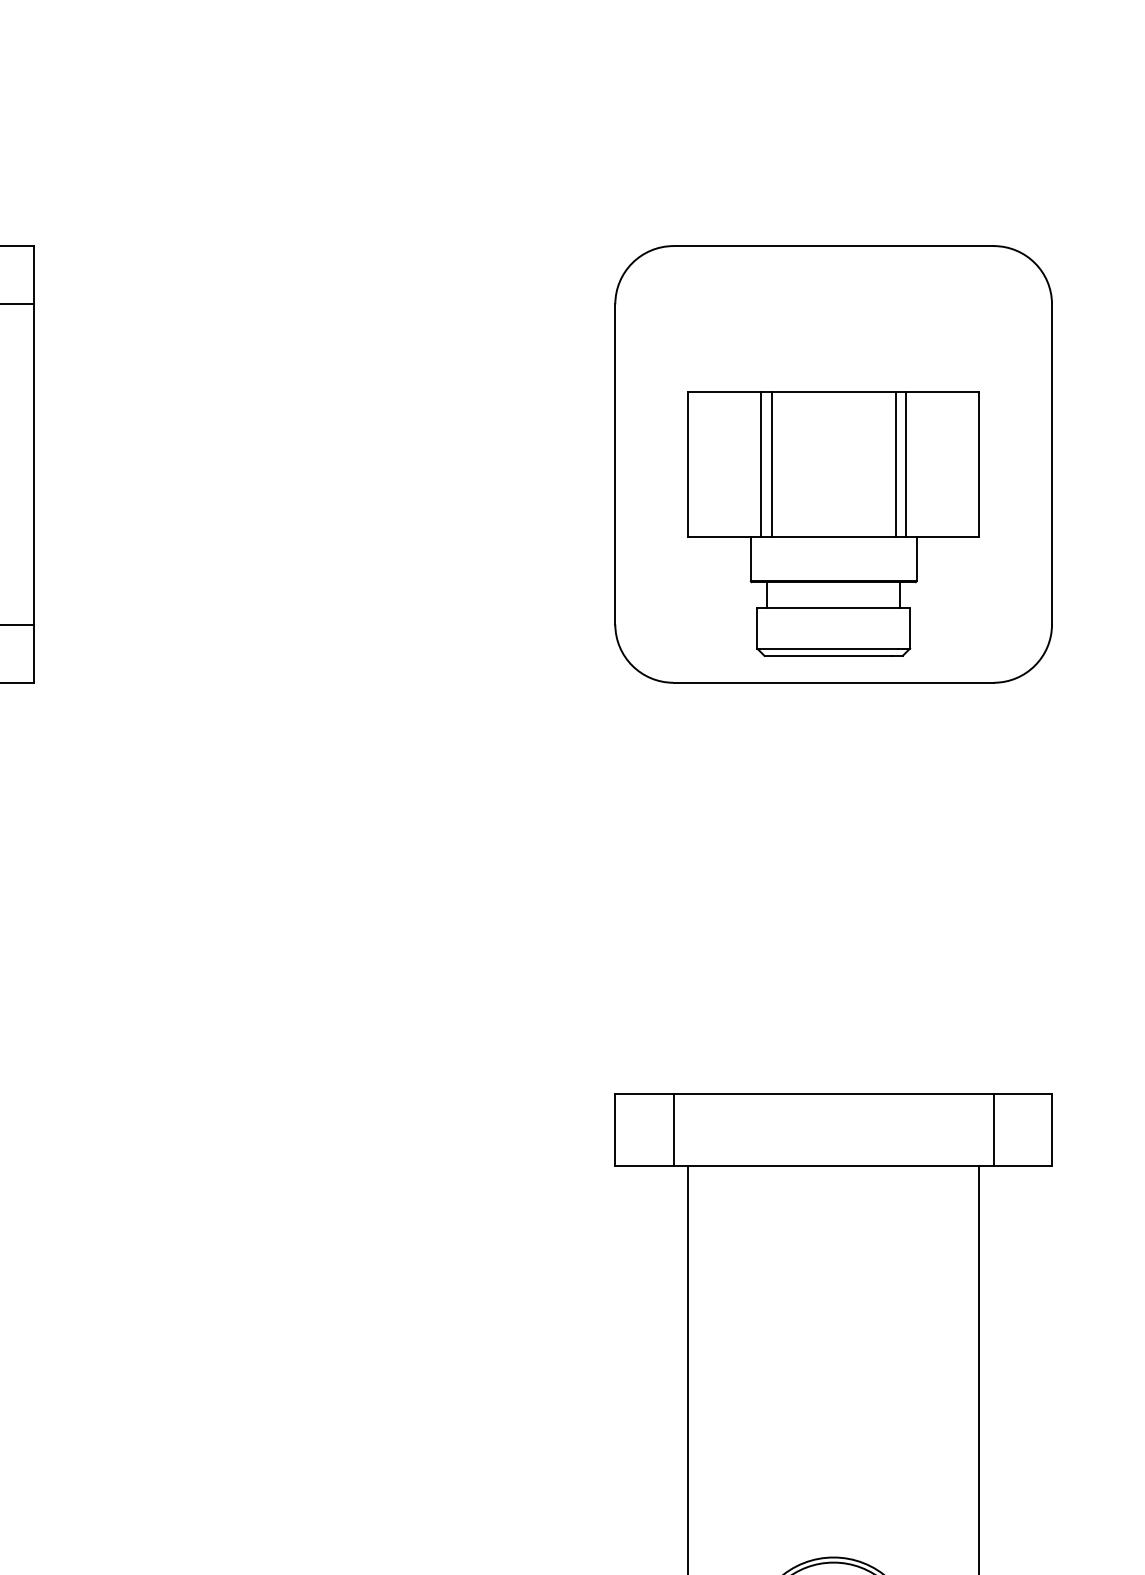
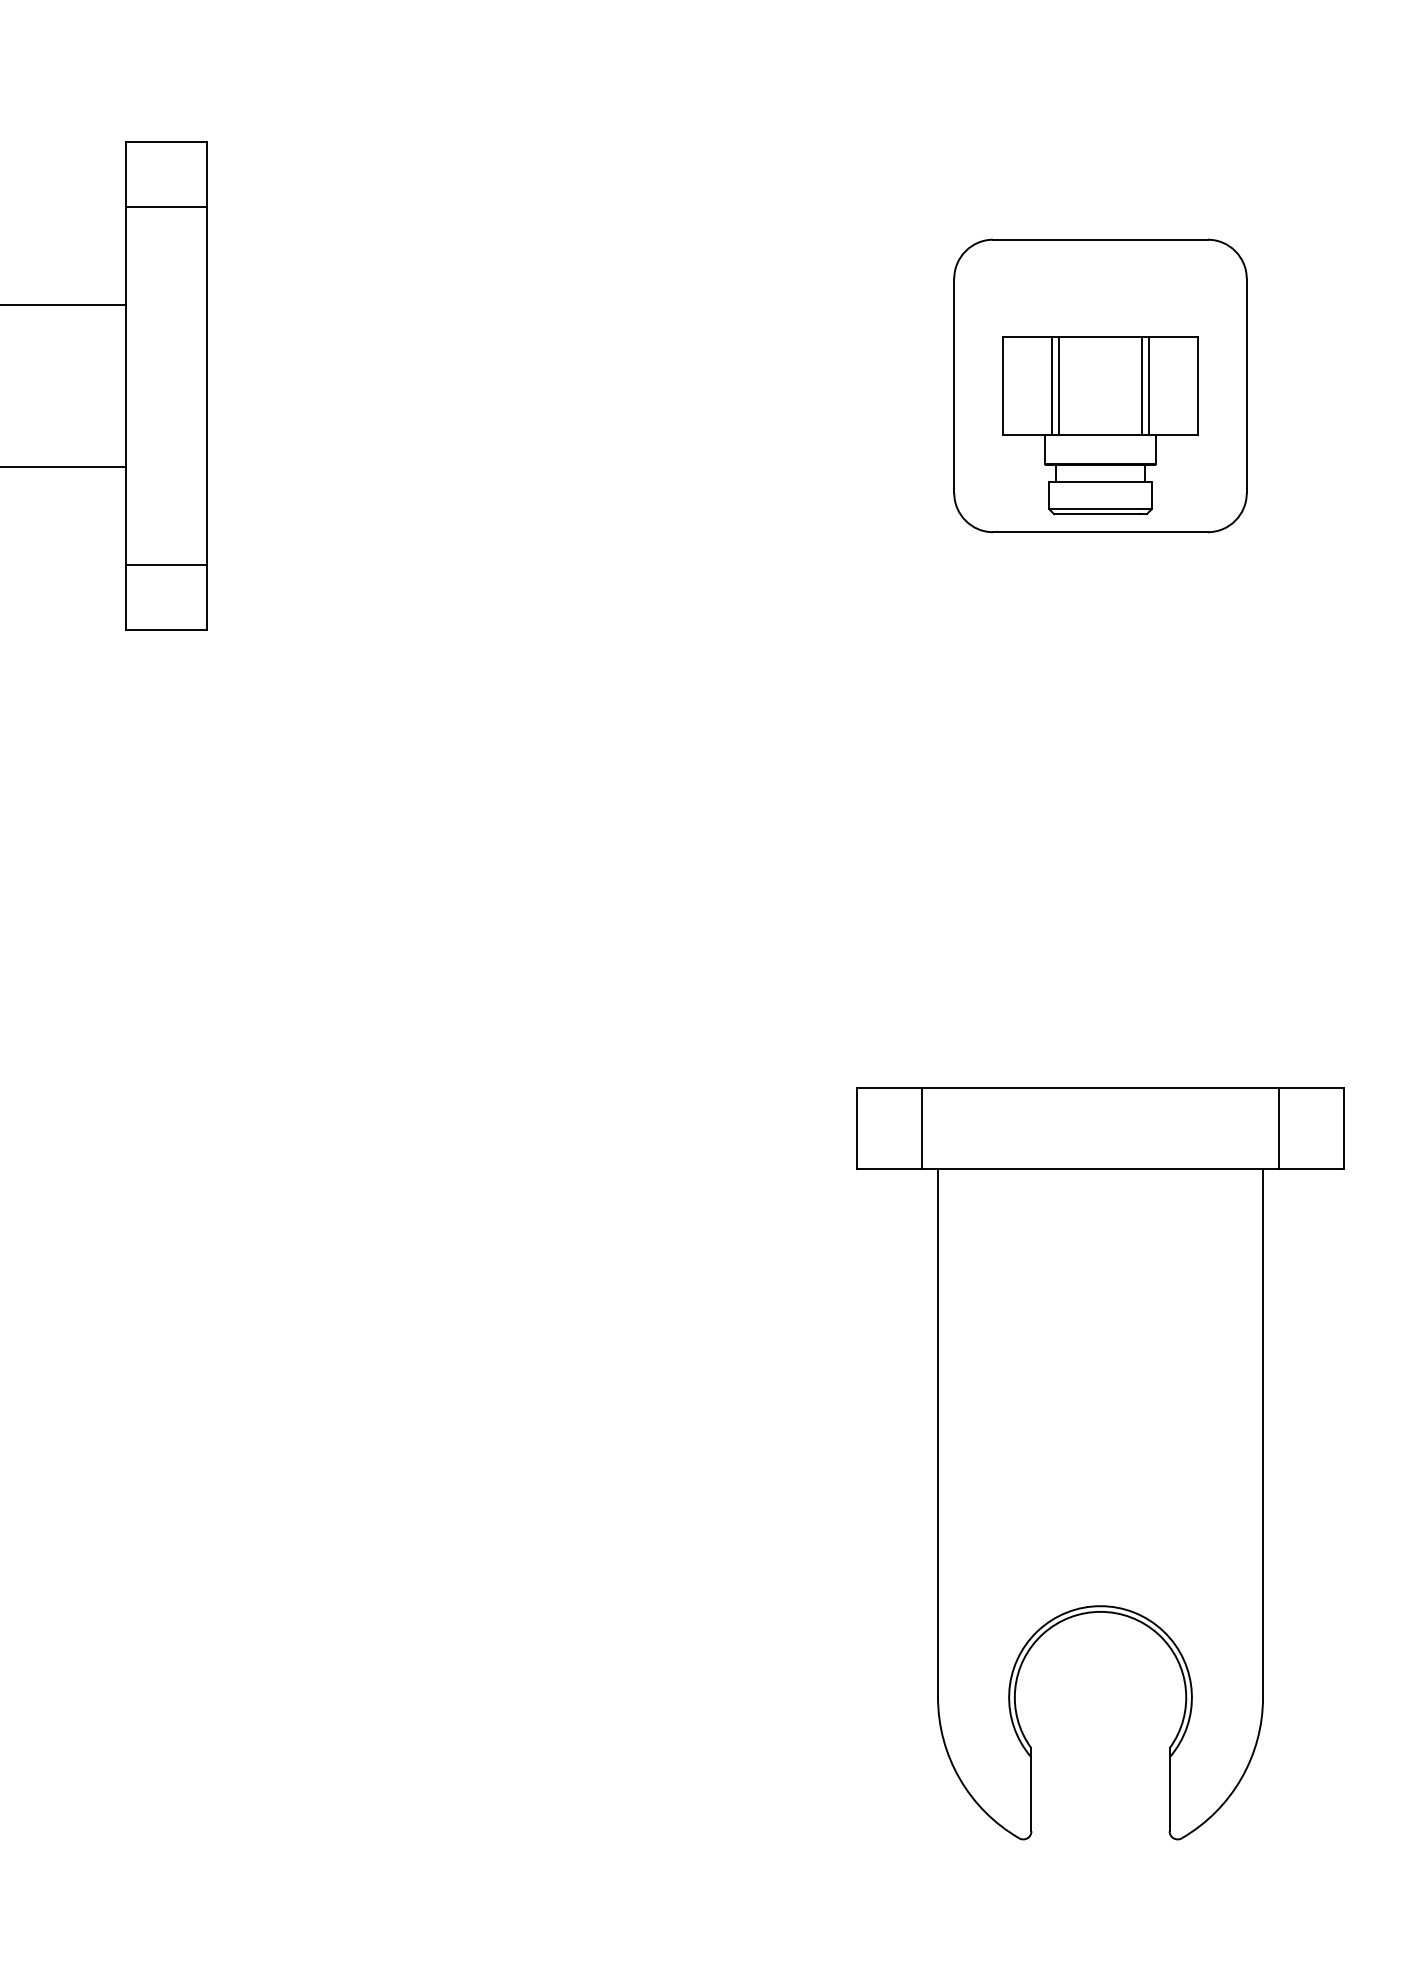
part: (833, 464) -> (1100, 385), size x0.6

